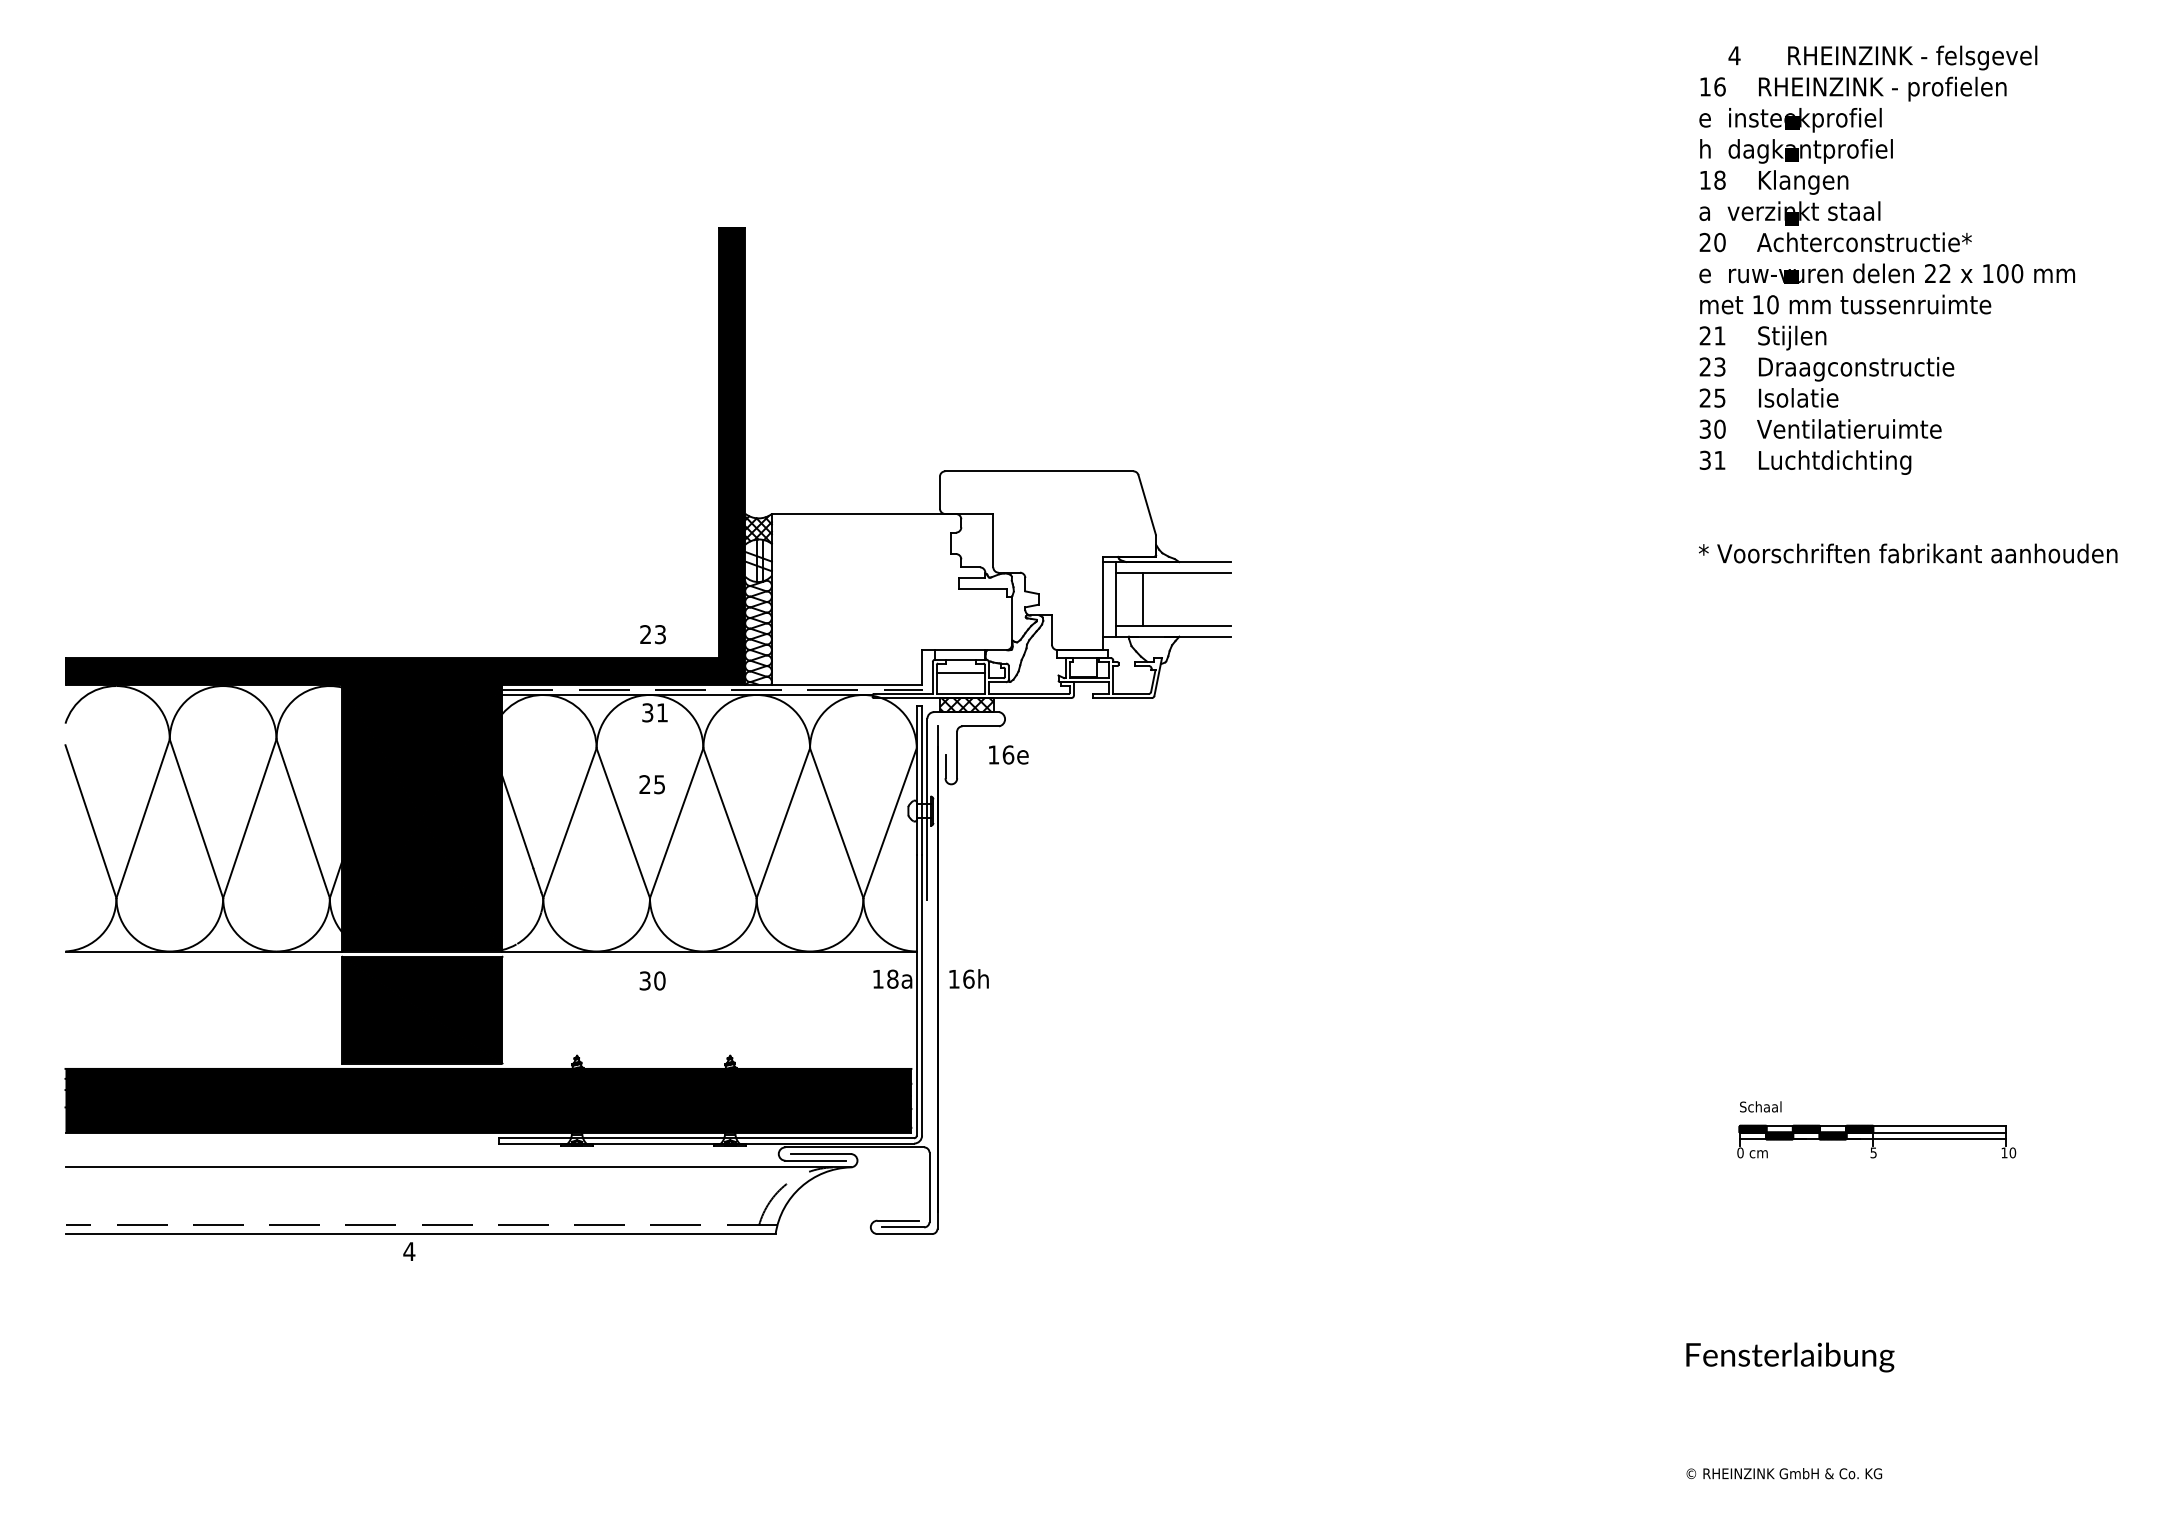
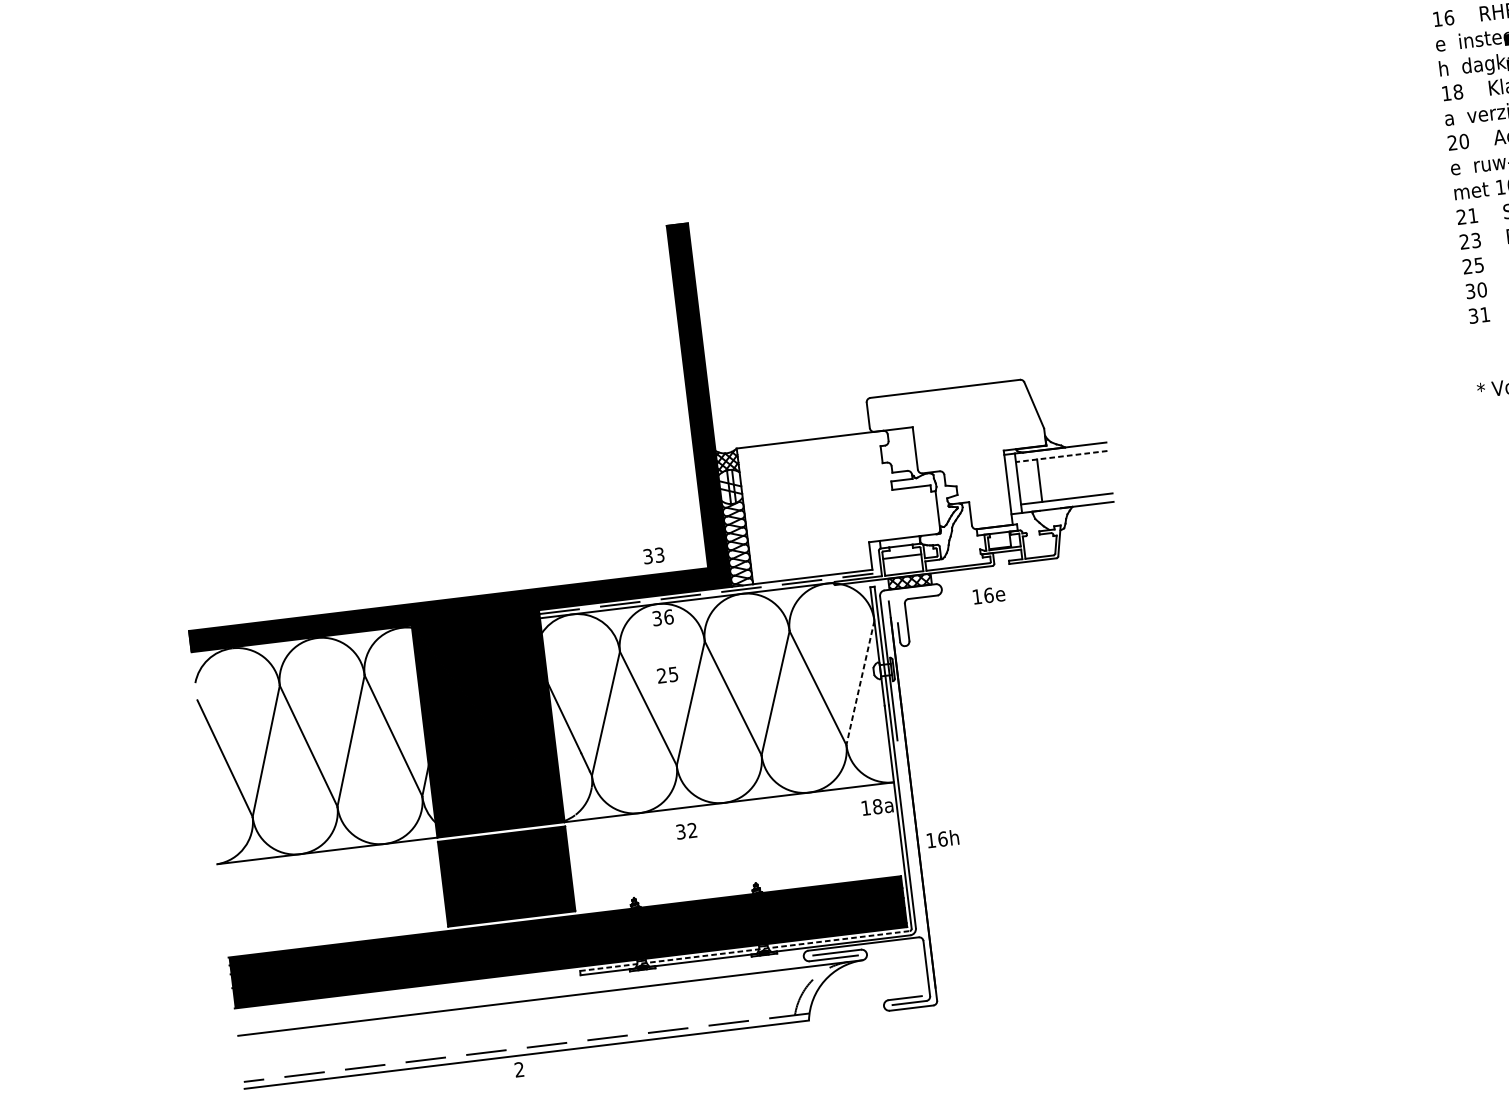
line: (1173, 572) -> (1061, 456), solid -> dashed
text: (645, 634) -> (647, 556), 23 -> 33
text: (662, 712) -> (668, 616), 31 -> 36
text: (1008, 754) -> (988, 595), moved
line: (890, 823) -> (860, 683), solid -> dashed
text: (968, 978) -> (942, 838), moved
text: (659, 980) -> (692, 830), 30 -> 32
line: (707, 1138) -> (745, 951), solid -> dashed
text: (409, 1251) -> (519, 1069), 4 -> 2

